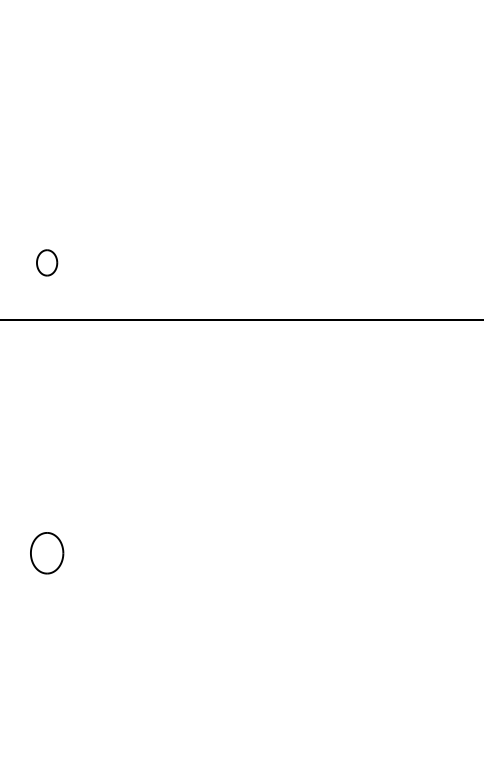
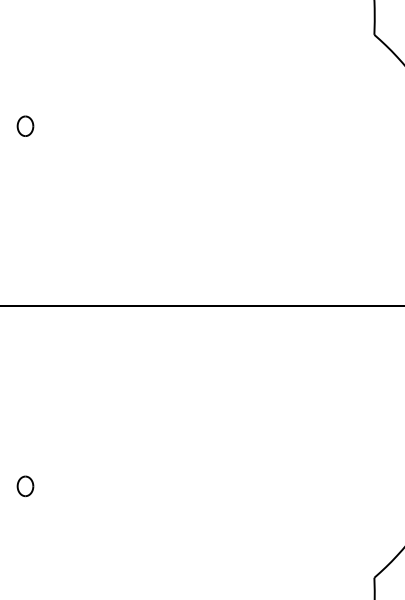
part: (47, 261) -> (25, 125), moved
part: (47, 553) -> (25, 486), size x0.62

